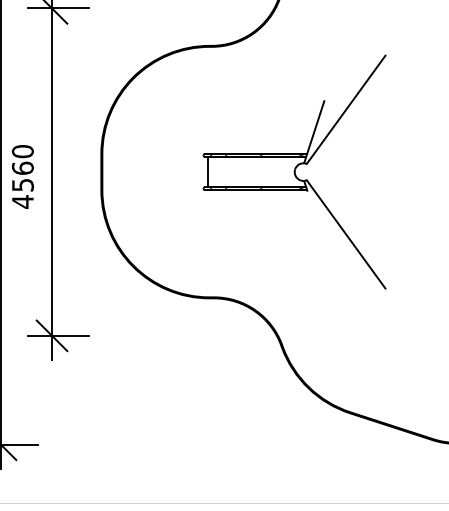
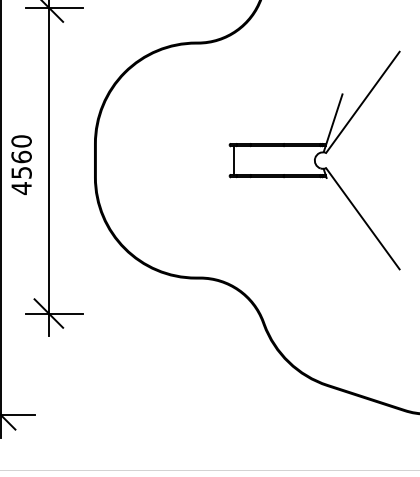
part: (294, 171) -> (314, 160), moved

